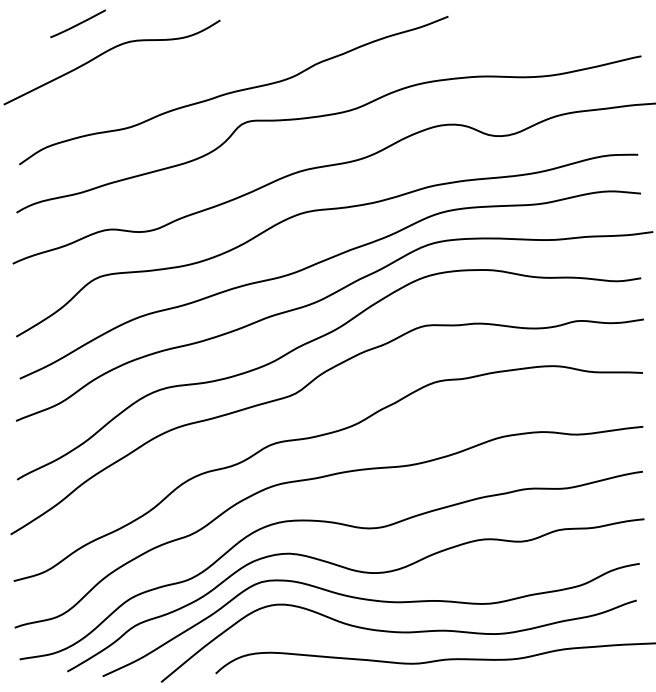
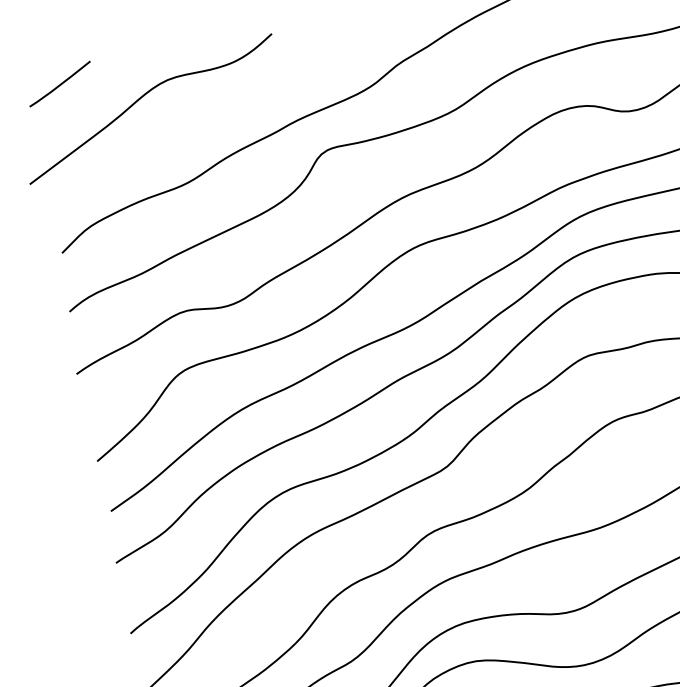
line: (77, 23) -> (59, 83), moved

